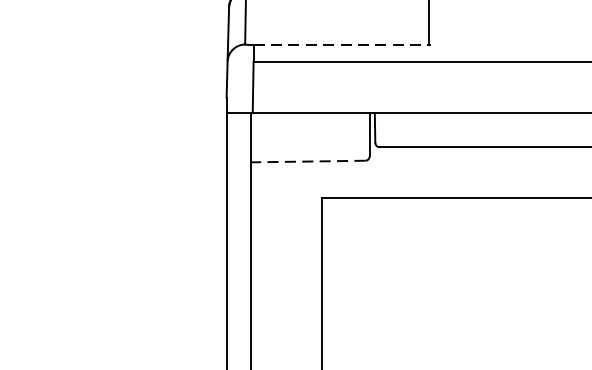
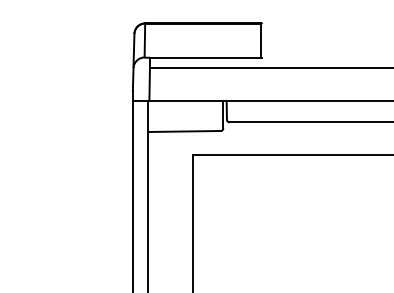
line: (341, 44) -> (205, 57), dashed -> solid
line: (306, 161) -> (183, 131), dashed -> solid

